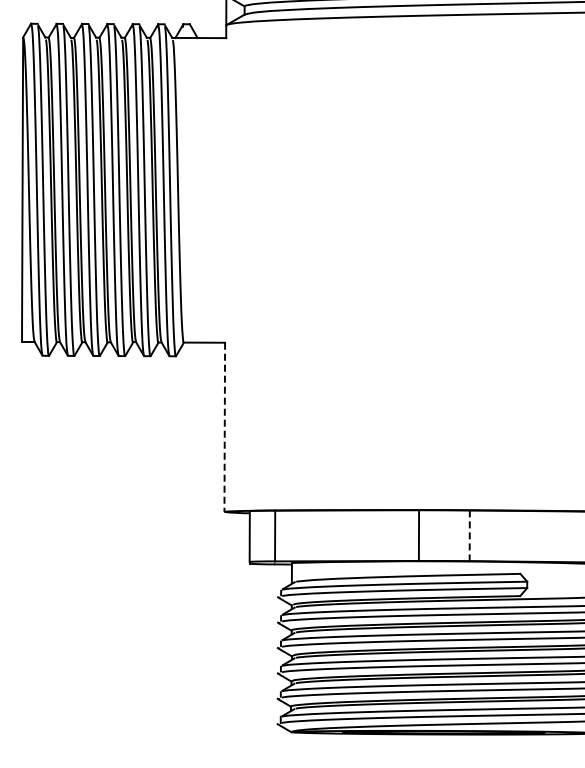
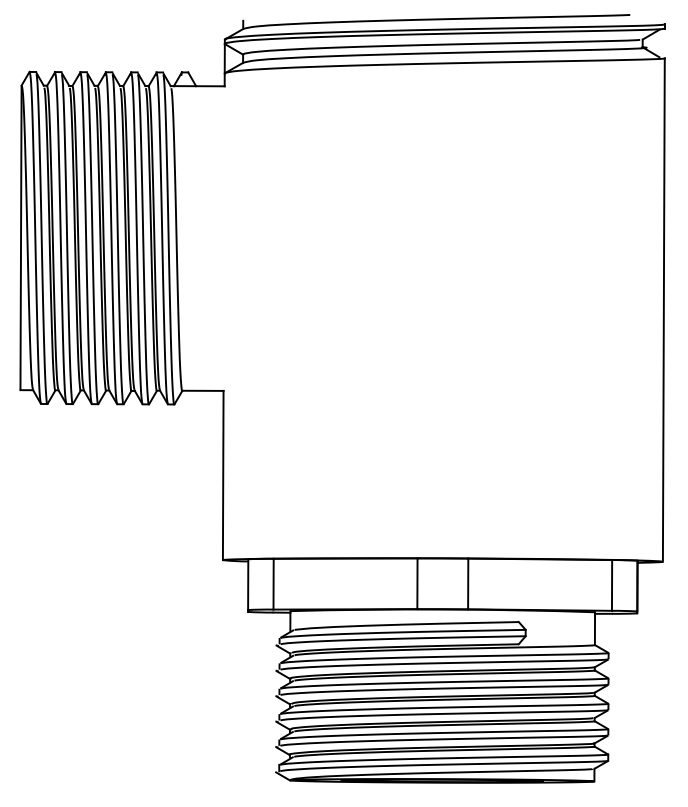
line: (225, 427) -> (223, 475), dashed -> solid
line: (470, 536) -> (468, 584), dashed -> solid

